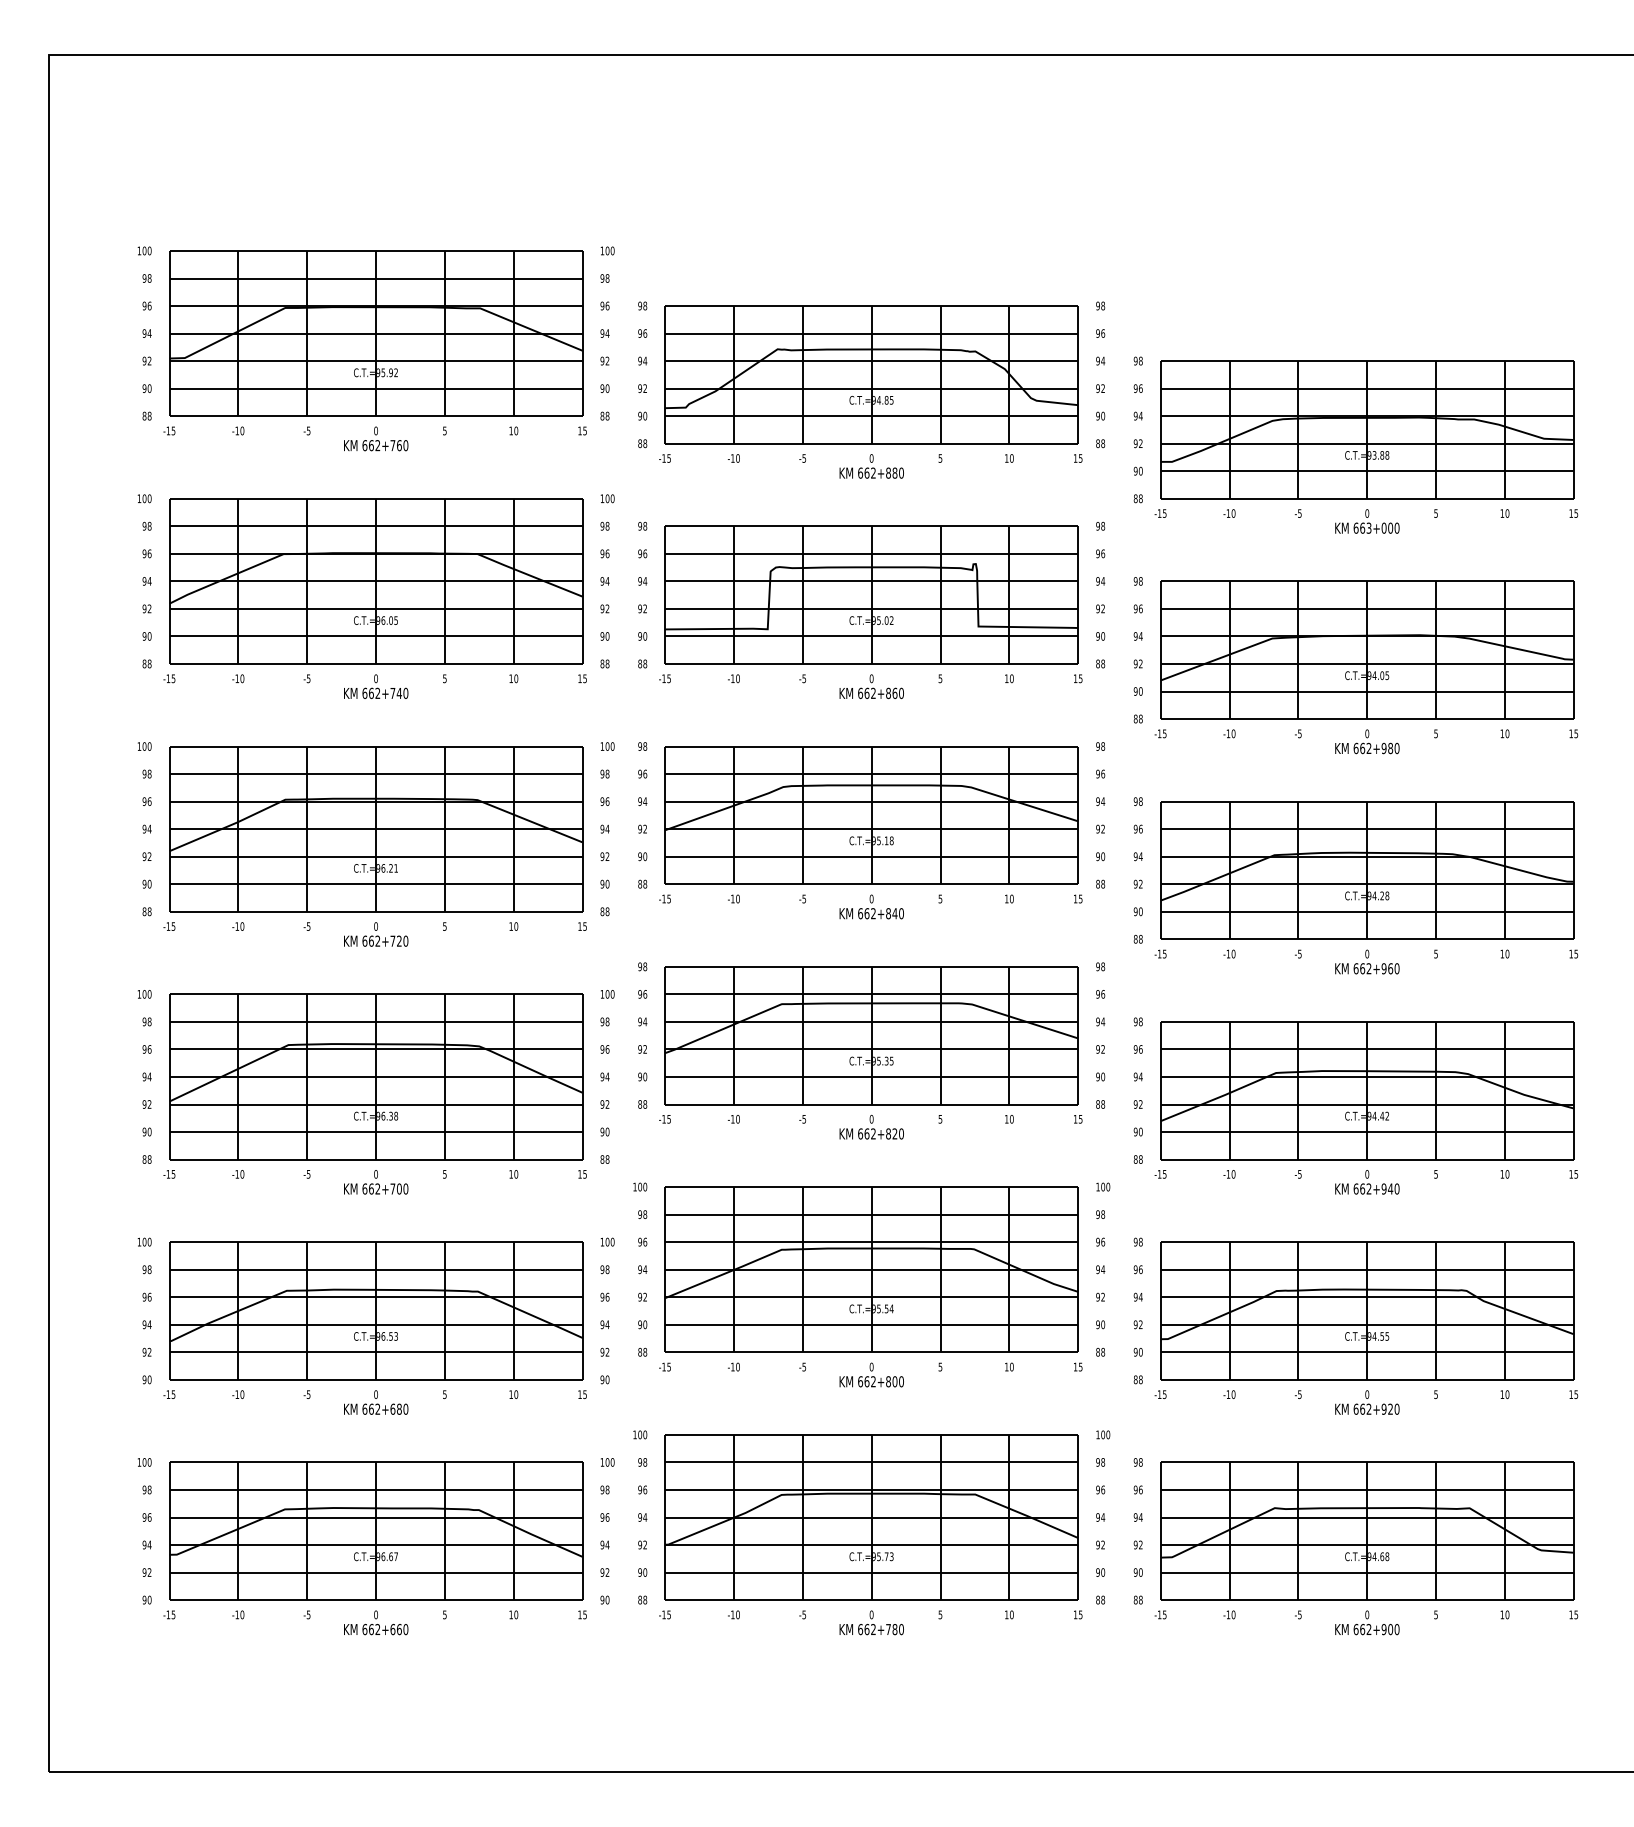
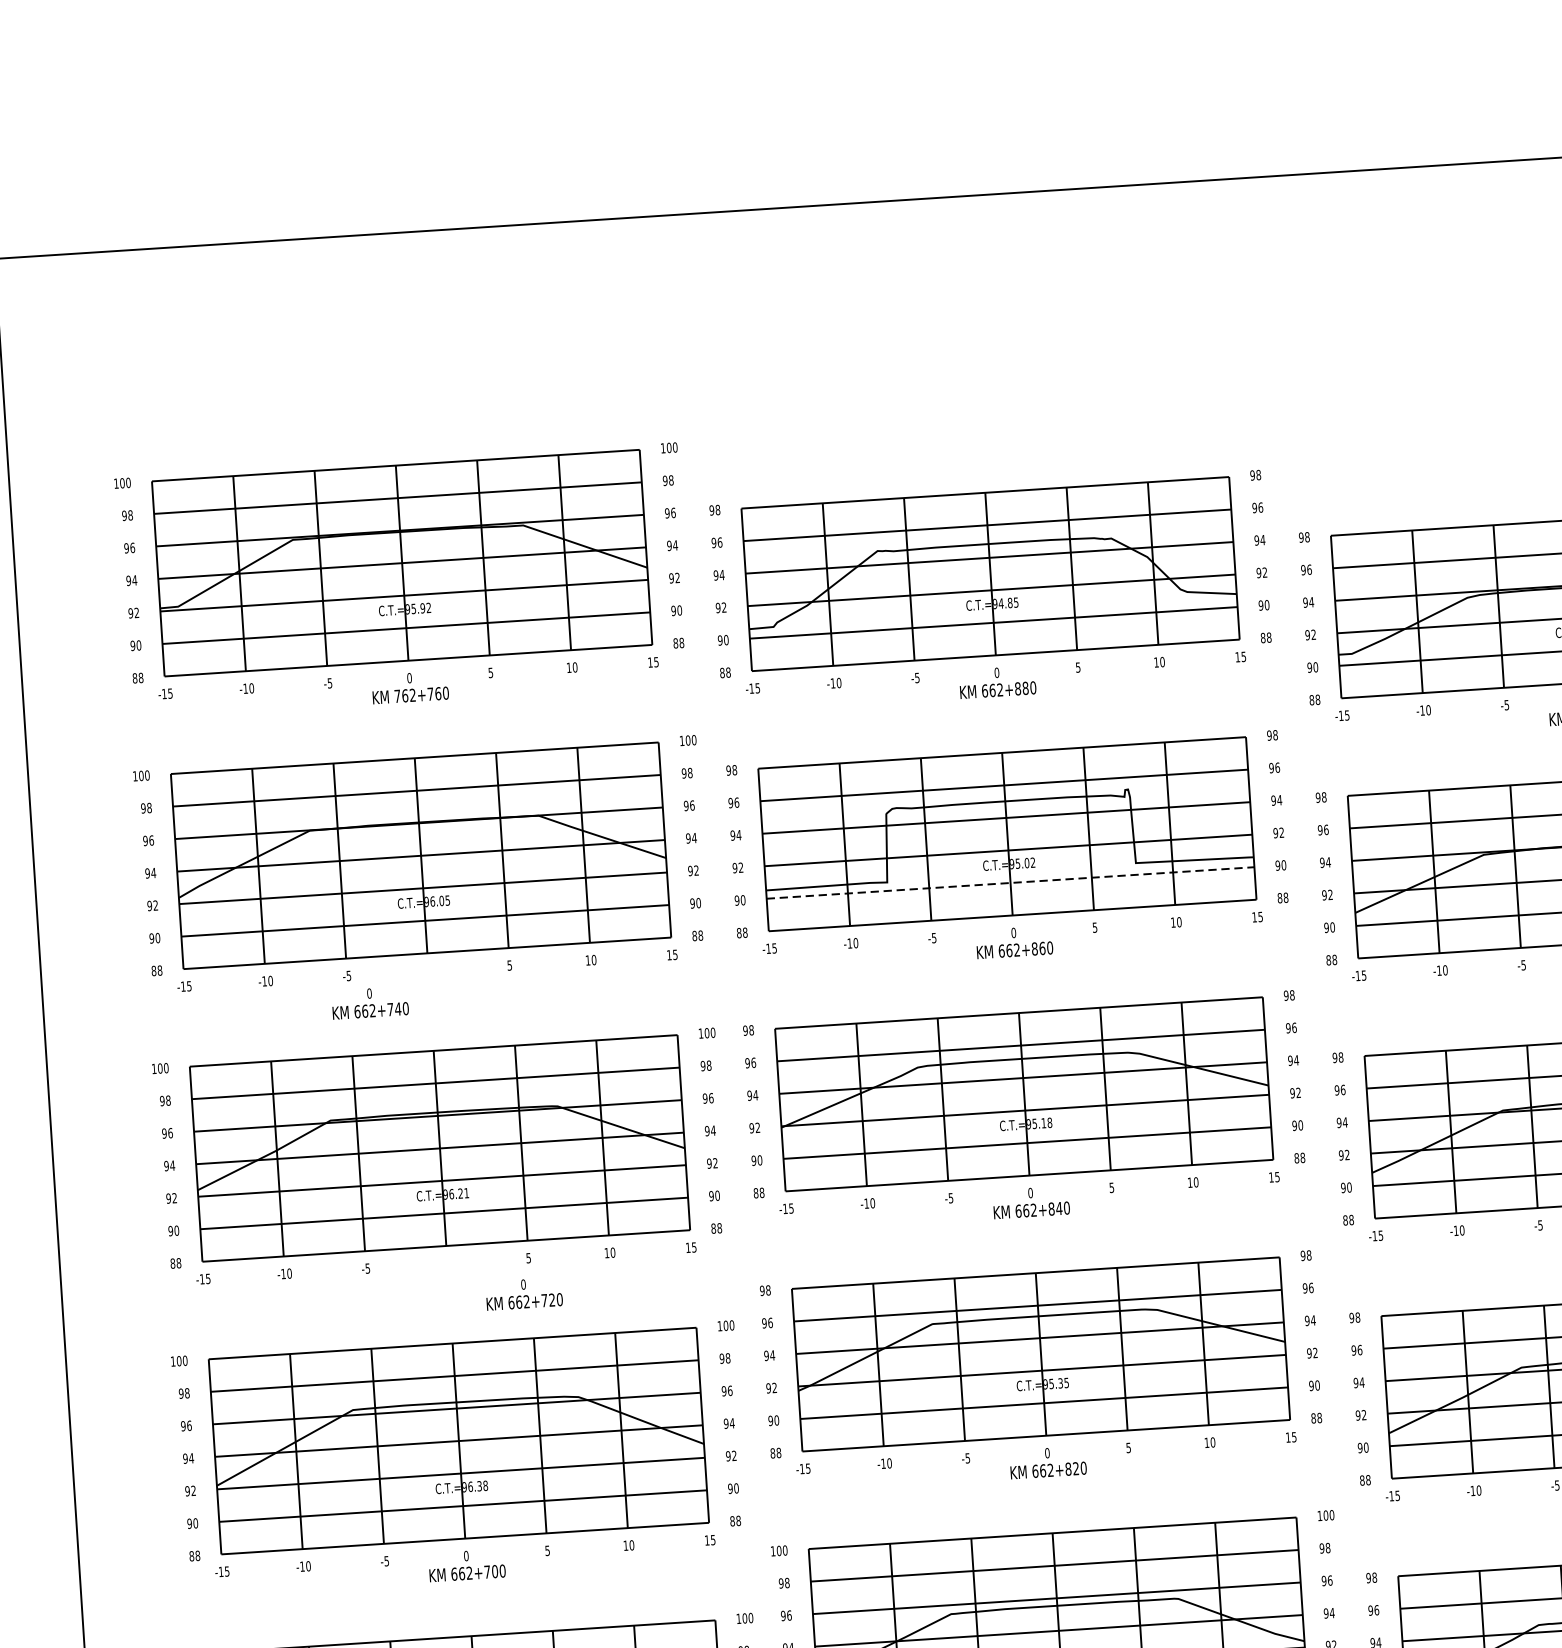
text: (364, 445) -> (397, 696), 662+760 -> 762+760
line: (872, 636) -> (1011, 882), solid -> dashed
text: (376, 686) -> (370, 1002), moved
text: (376, 934) -> (524, 1293), moved

